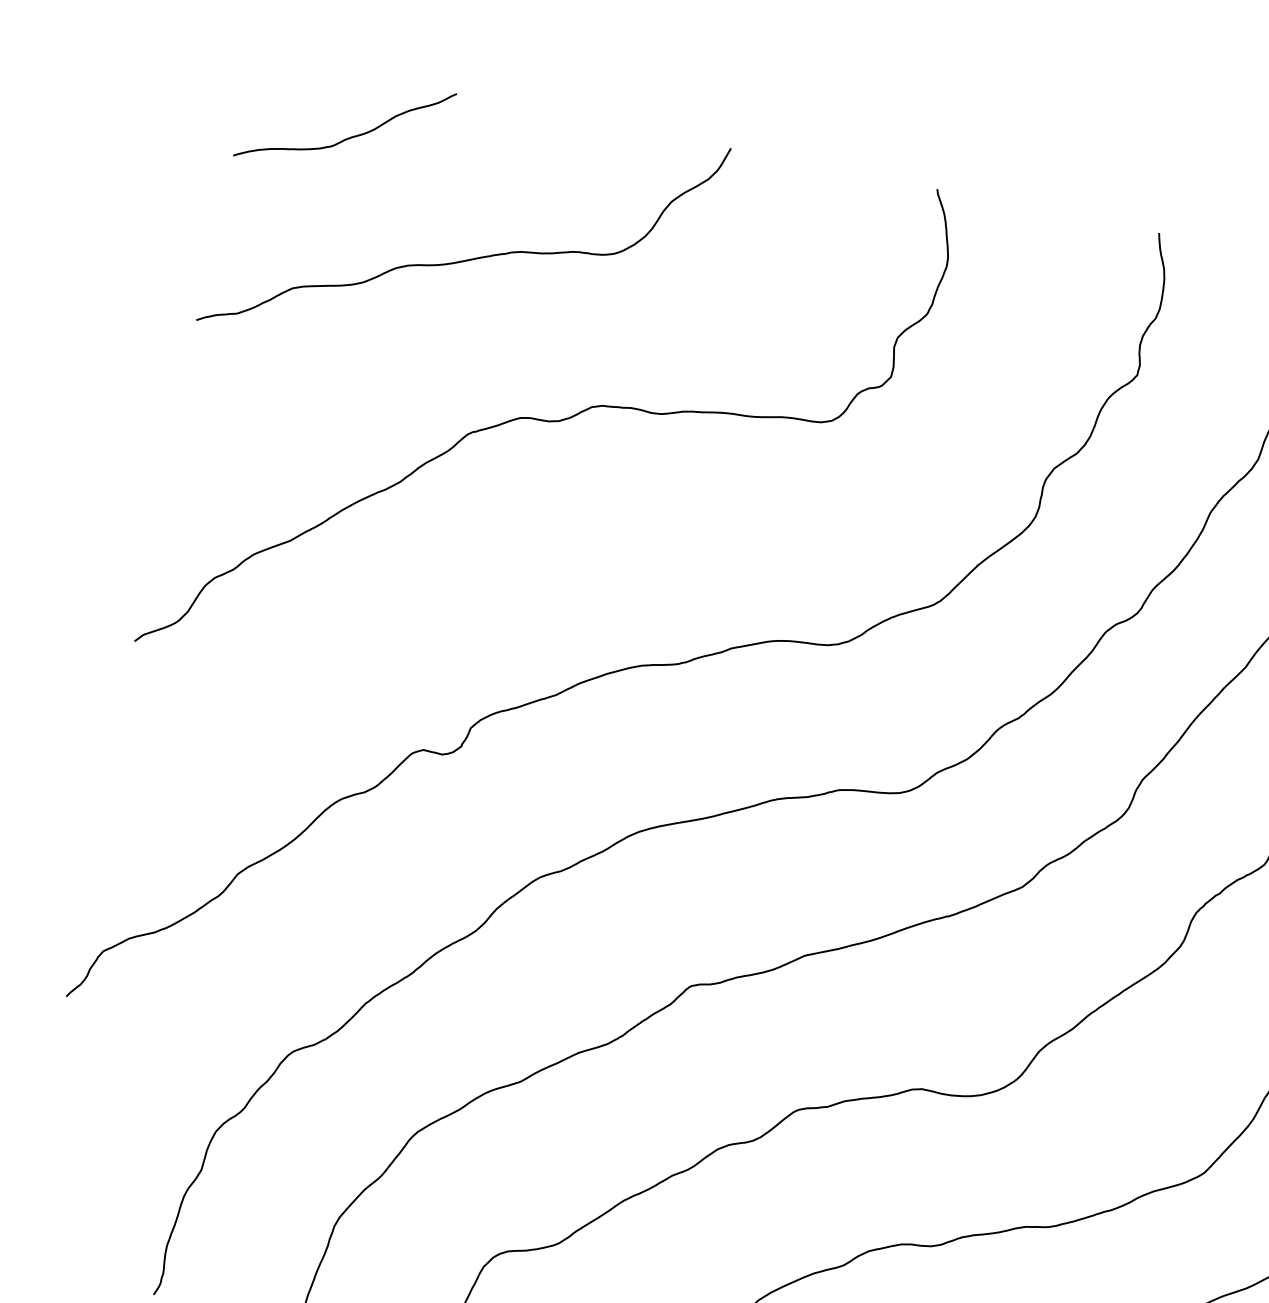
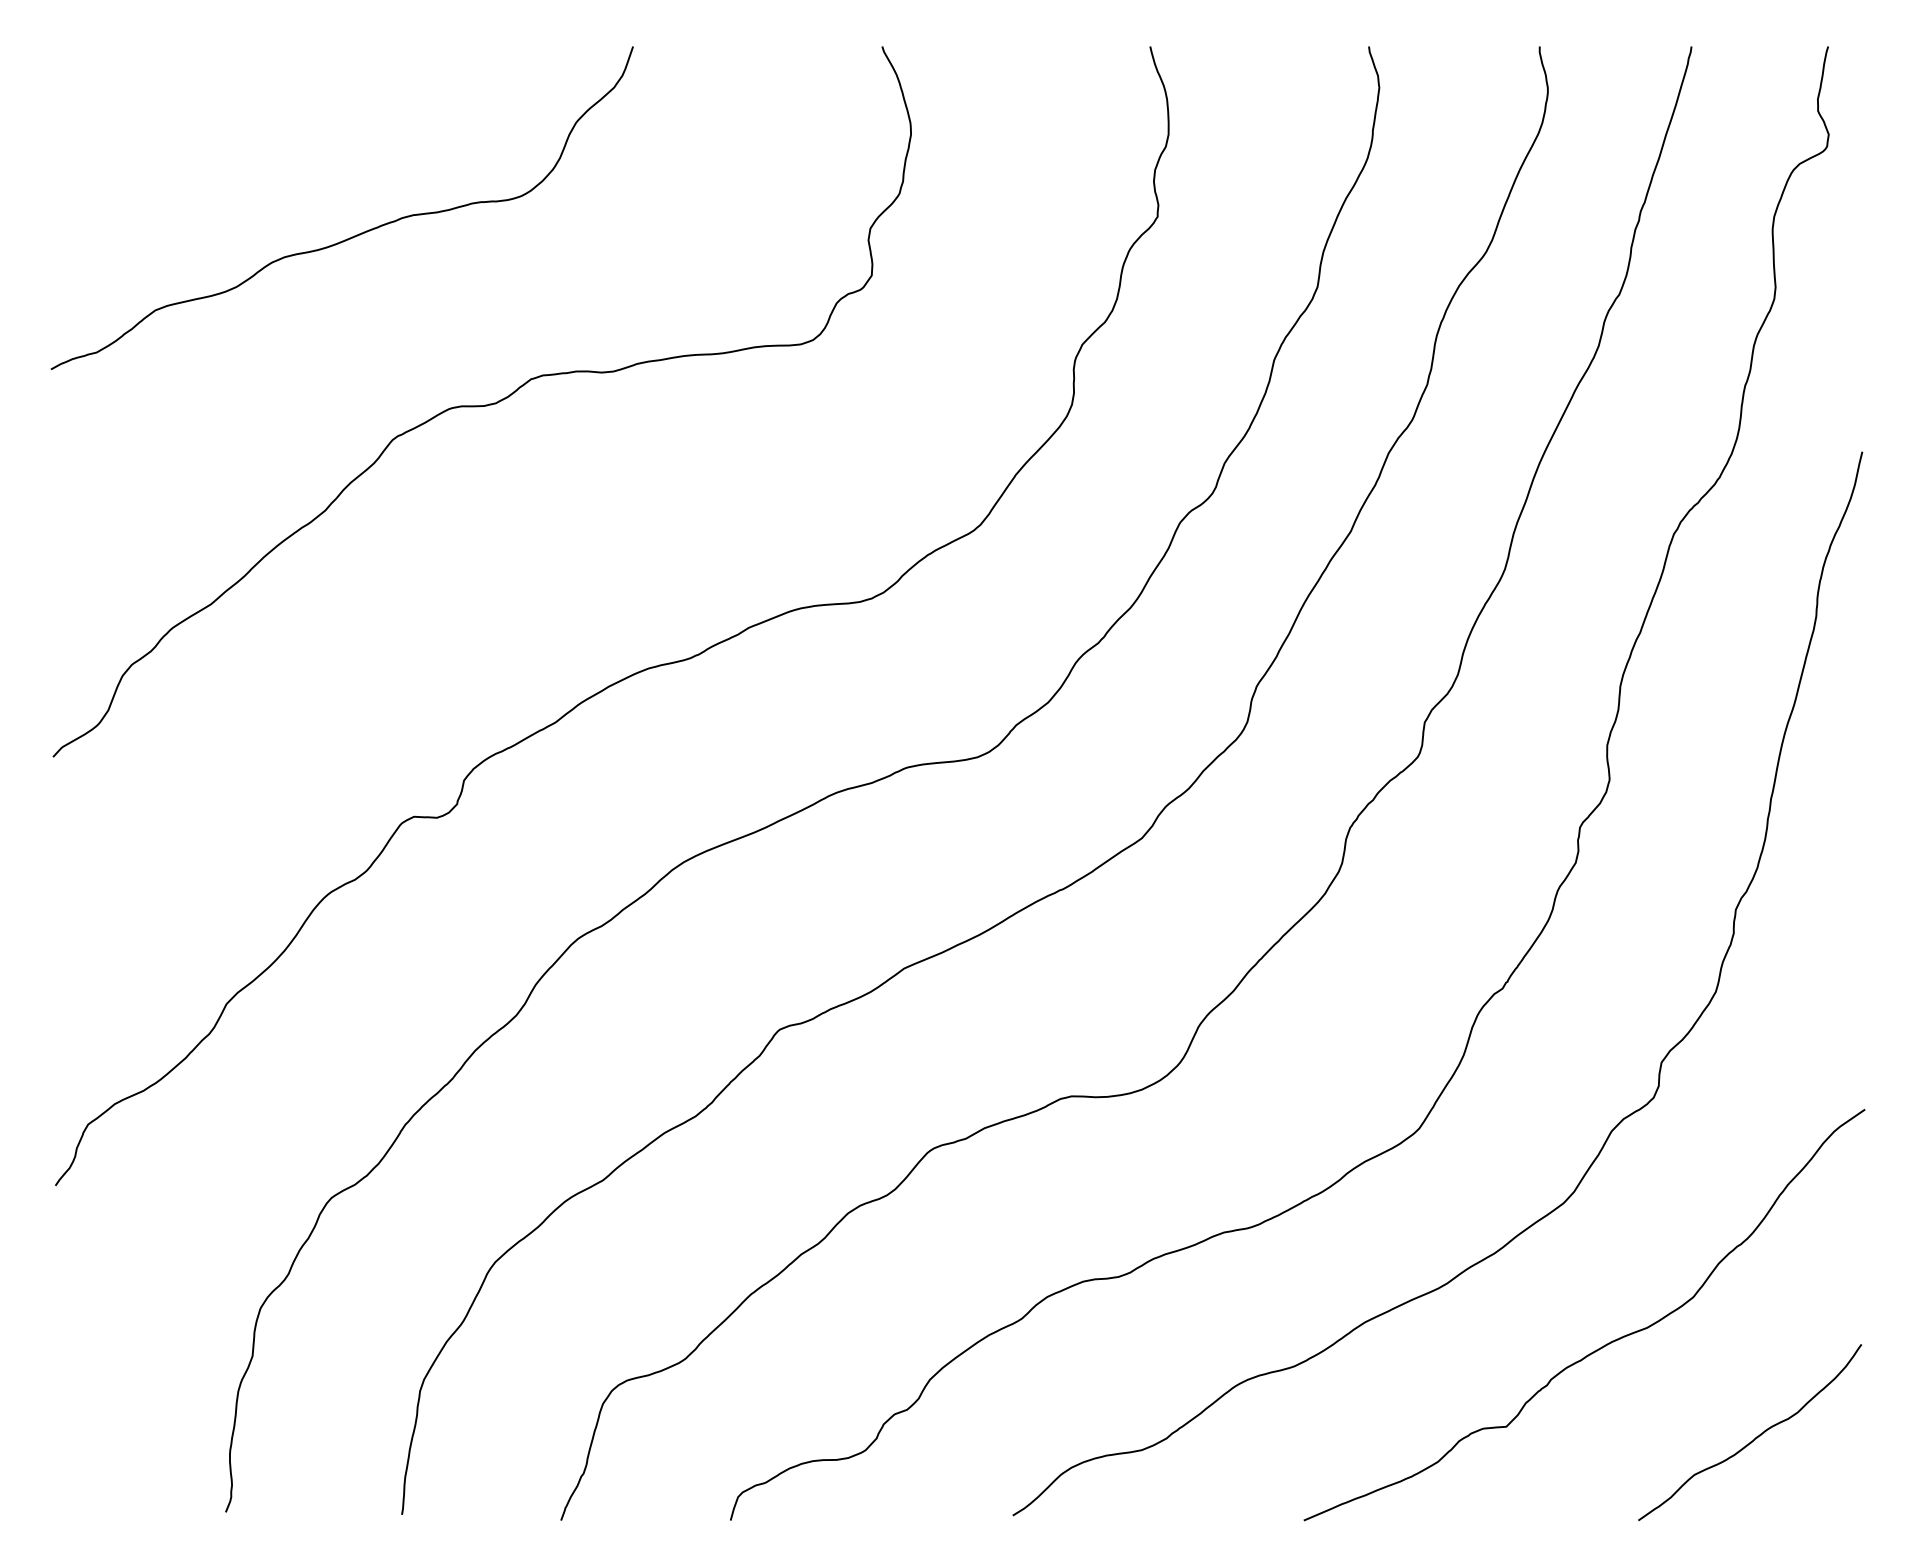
curve: (350, 136) -> (188, 120), removed

